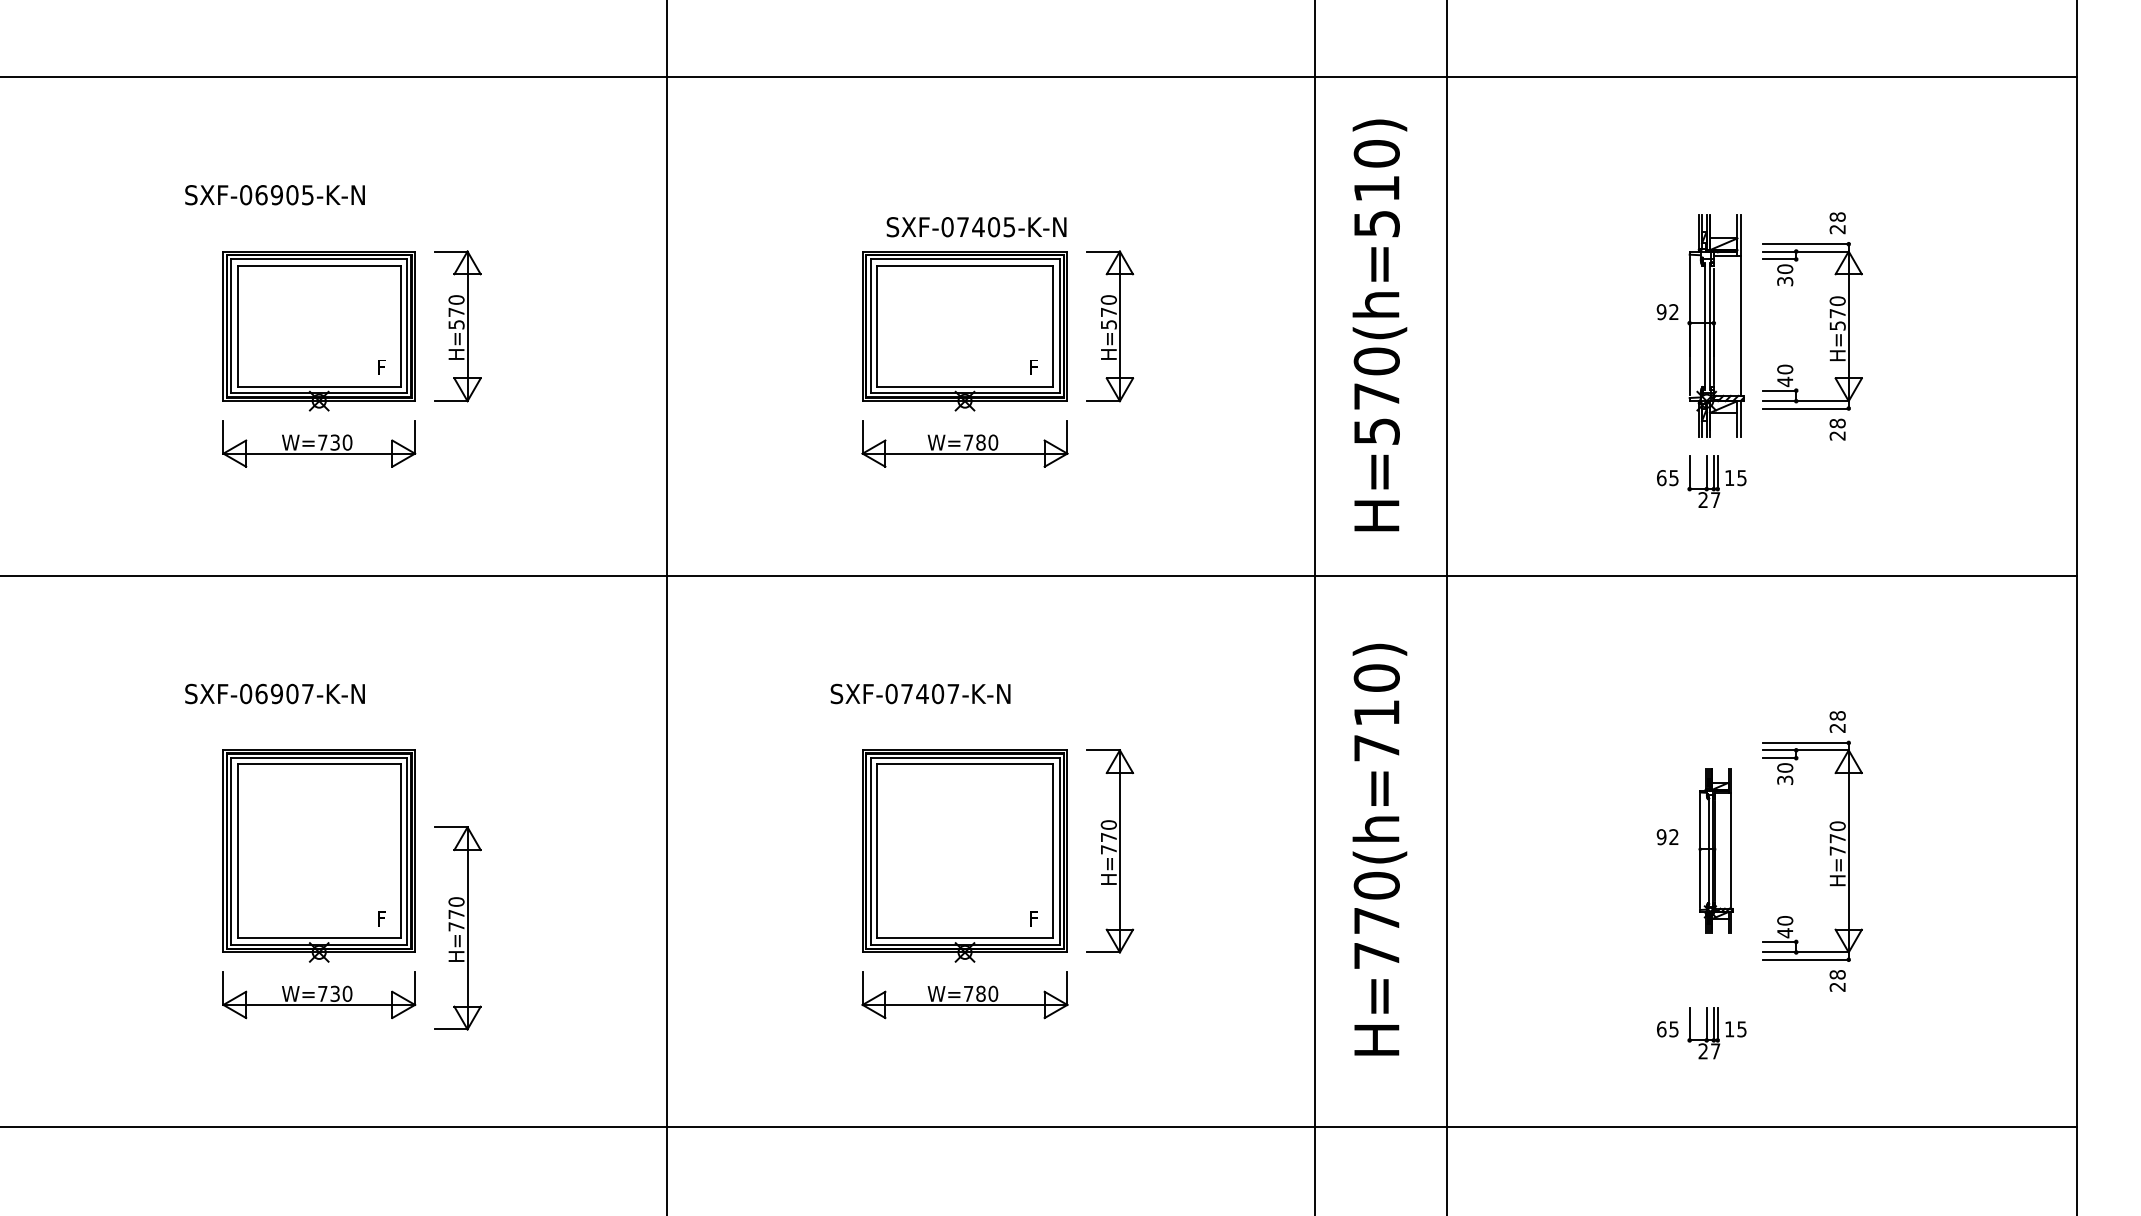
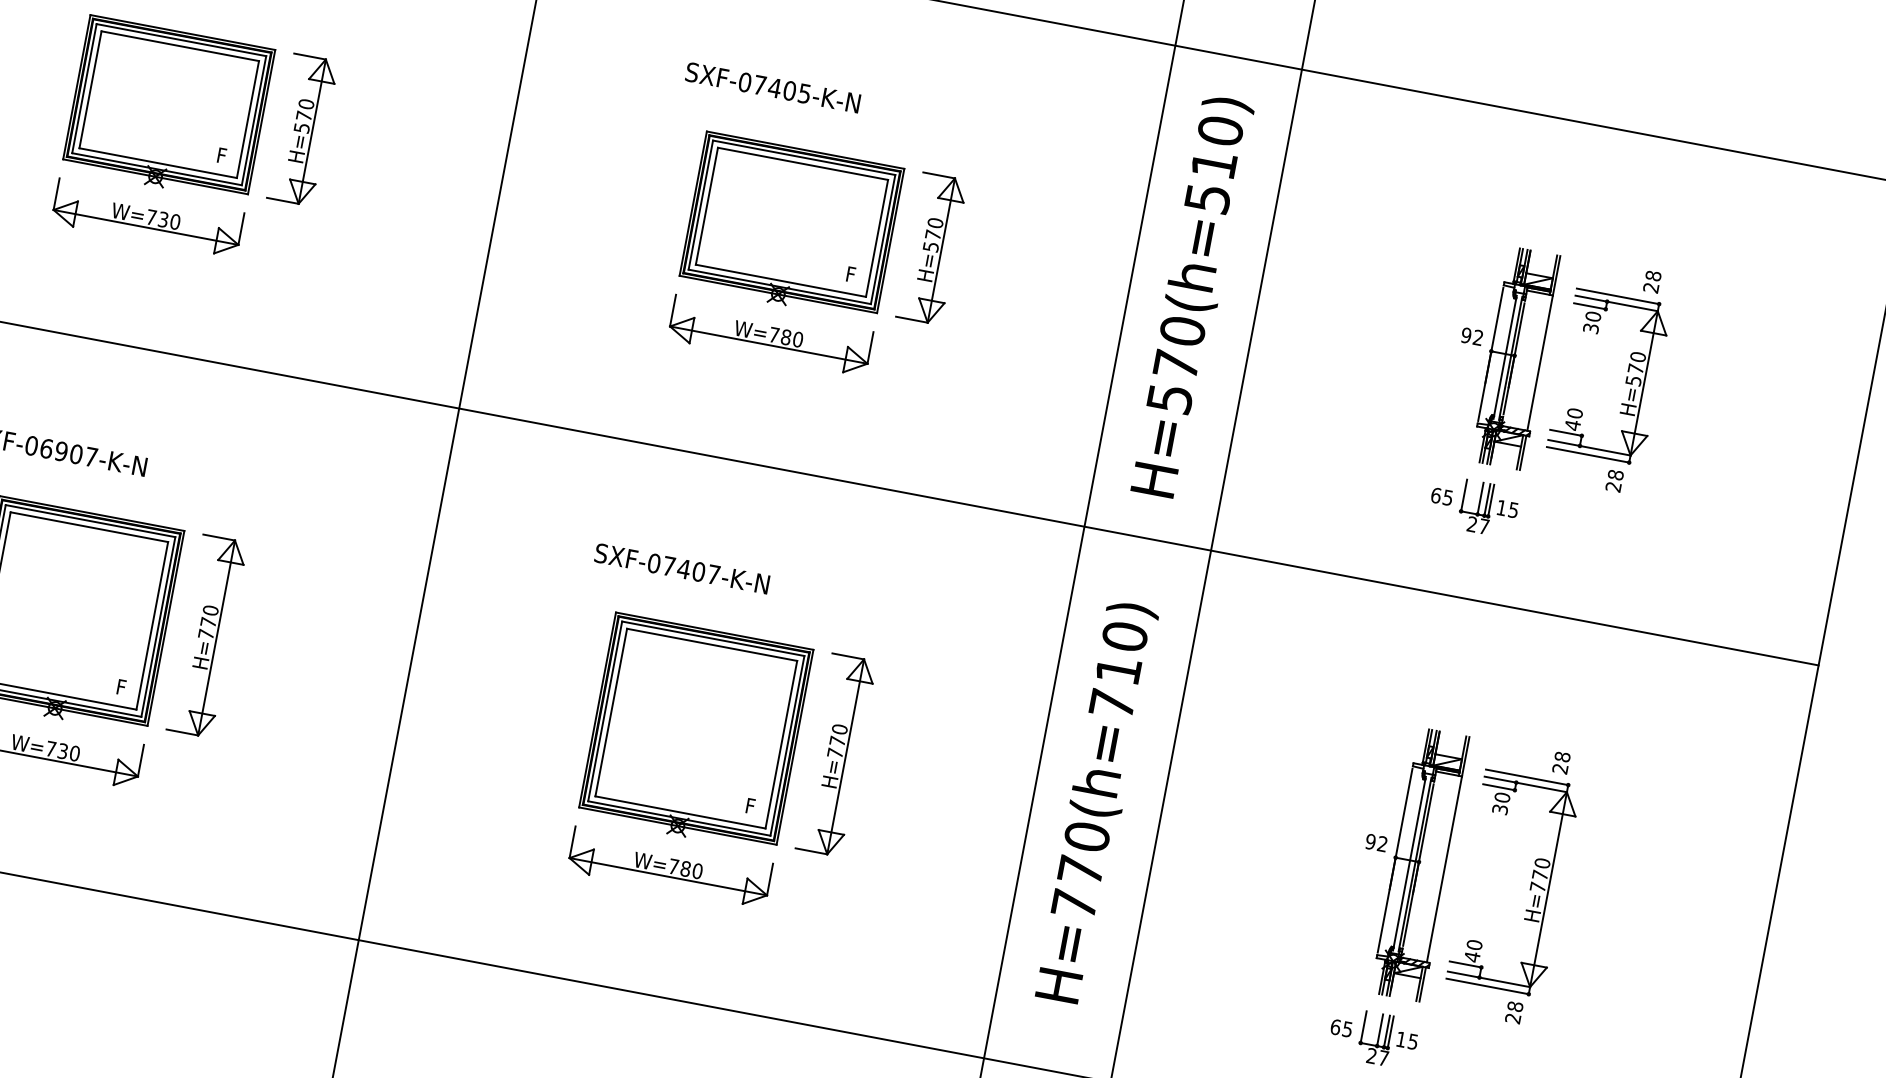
text: (976, 227) -> (772, 88), moved
part: (1715, 850) -> (1420, 864), size x1.67
part: (457, 928) -> (206, 636), moved

